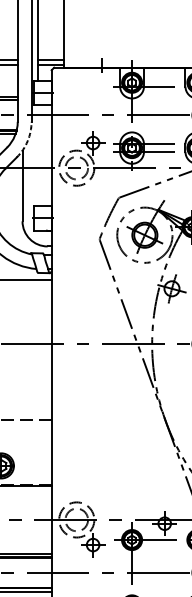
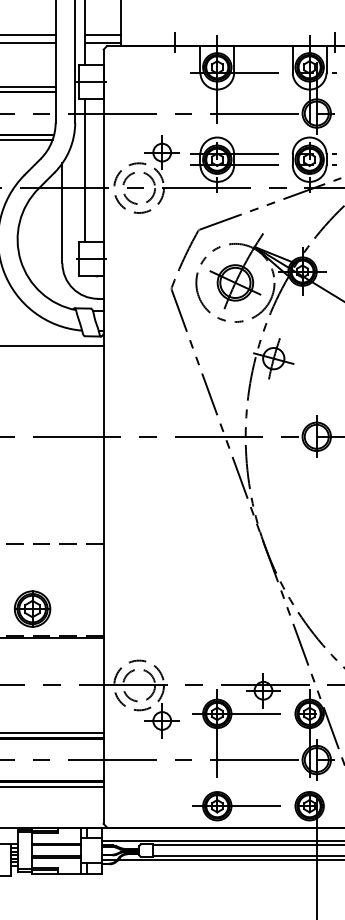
arc: (27, 140) -> (69, 149), dashed -> solid
line: (38, 155) -> (84, 170), added

